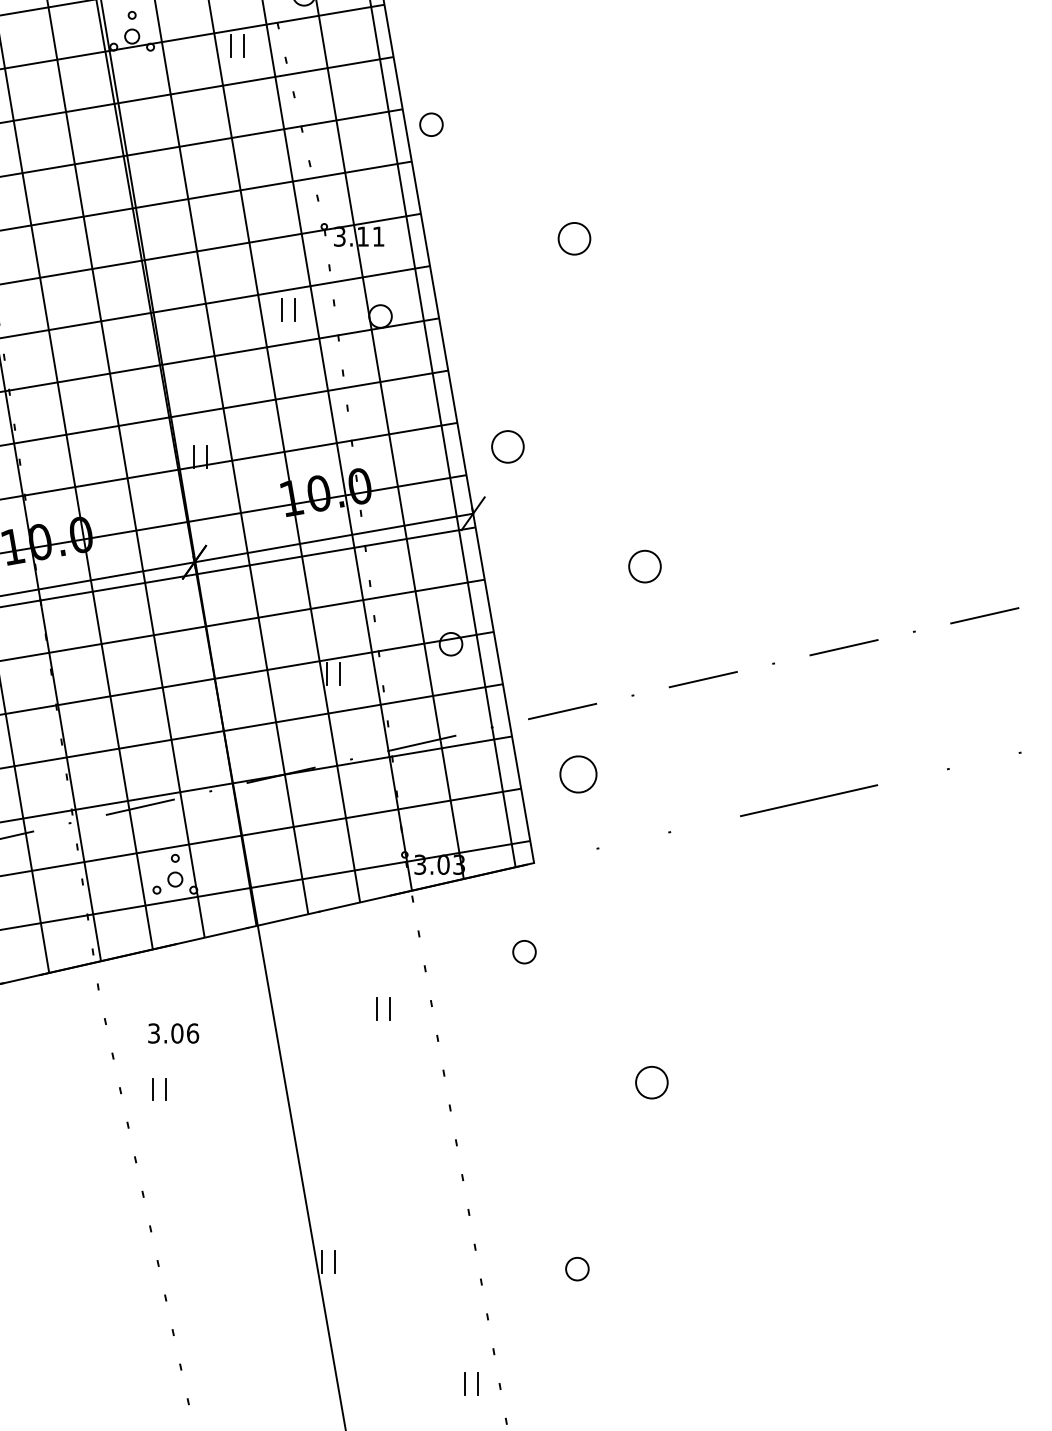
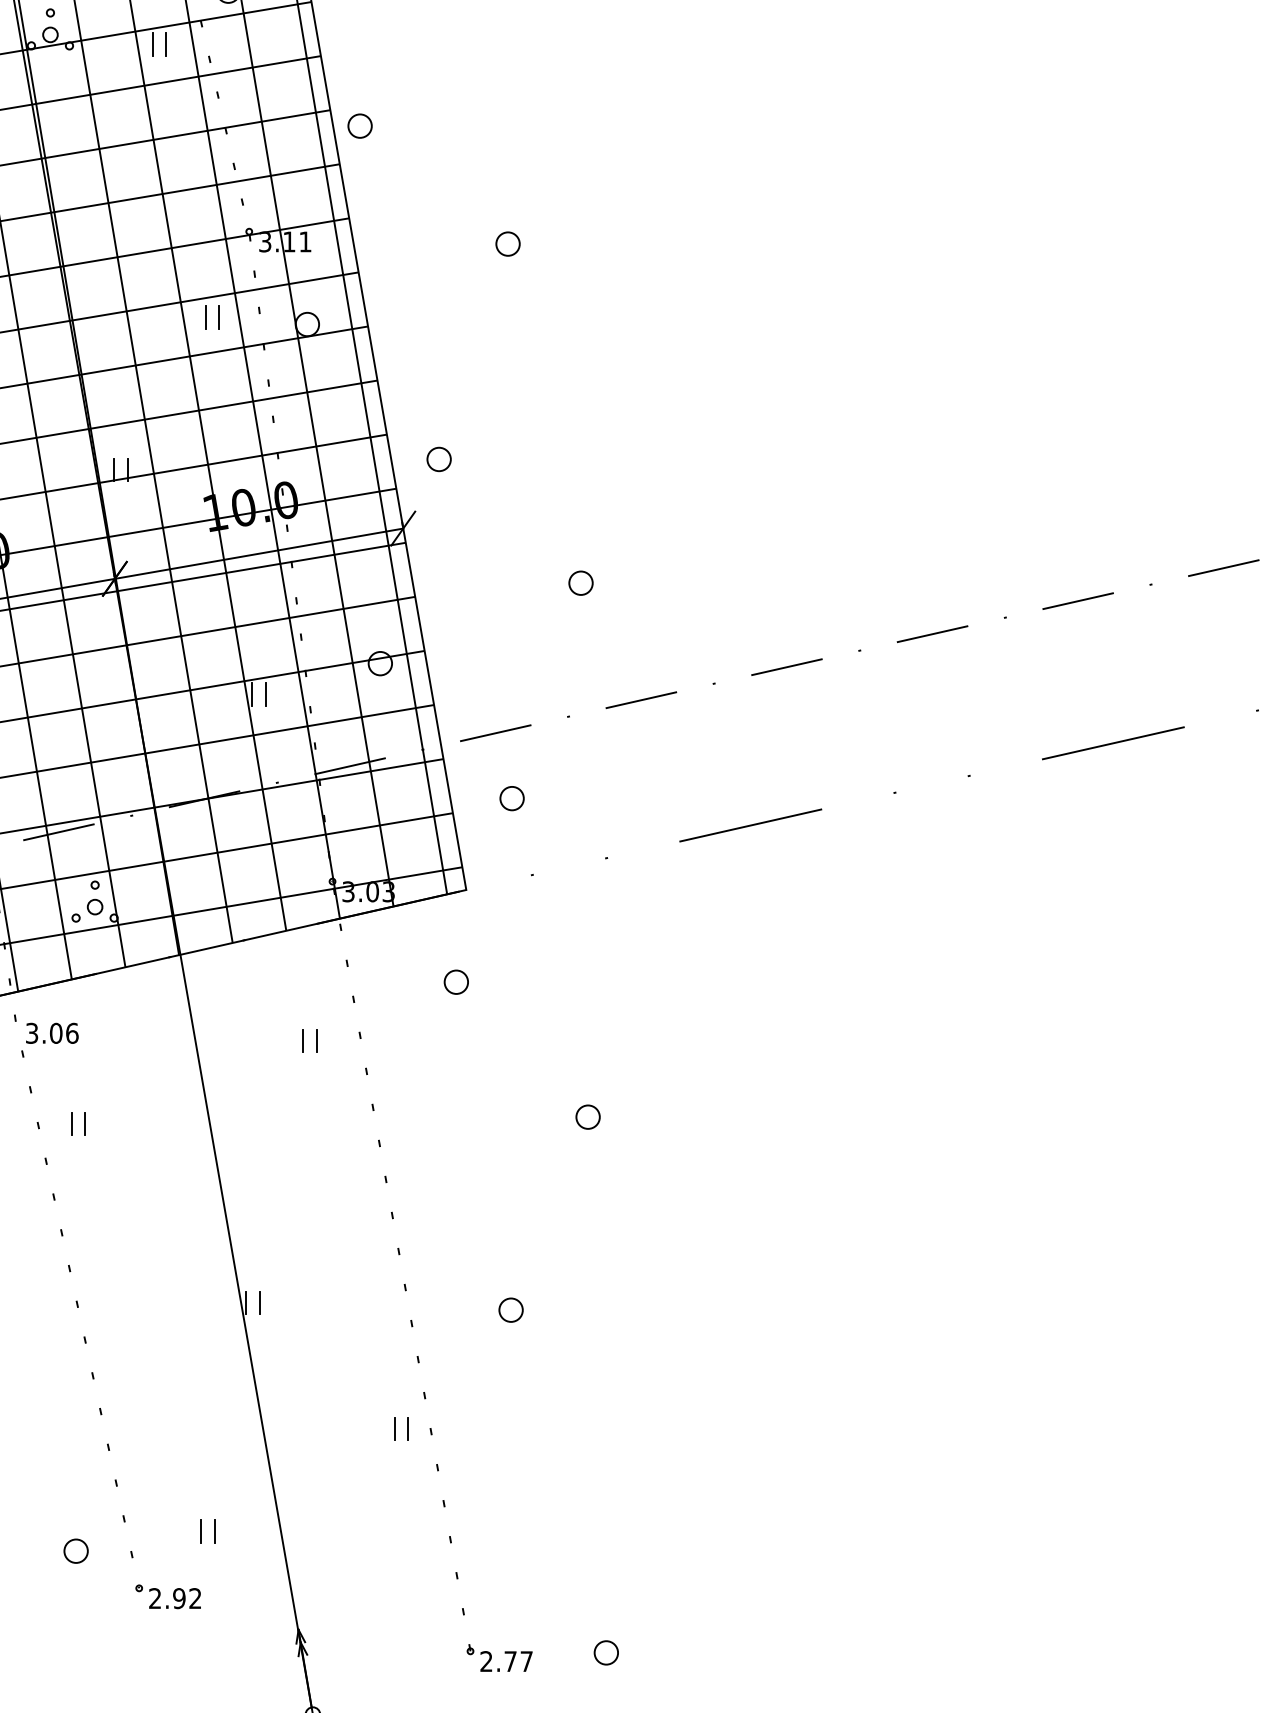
part: (573, 238) -> (507, 243), size x0.71
part: (507, 446) -> (438, 459), size x0.71
part: (644, 565) -> (580, 582), size x0.71
part: (577, 774) -> (511, 798), size x0.62
text: (173, 1032) -> (52, 1032), moved
part: (651, 1081) -> (587, 1116), size x0.71

